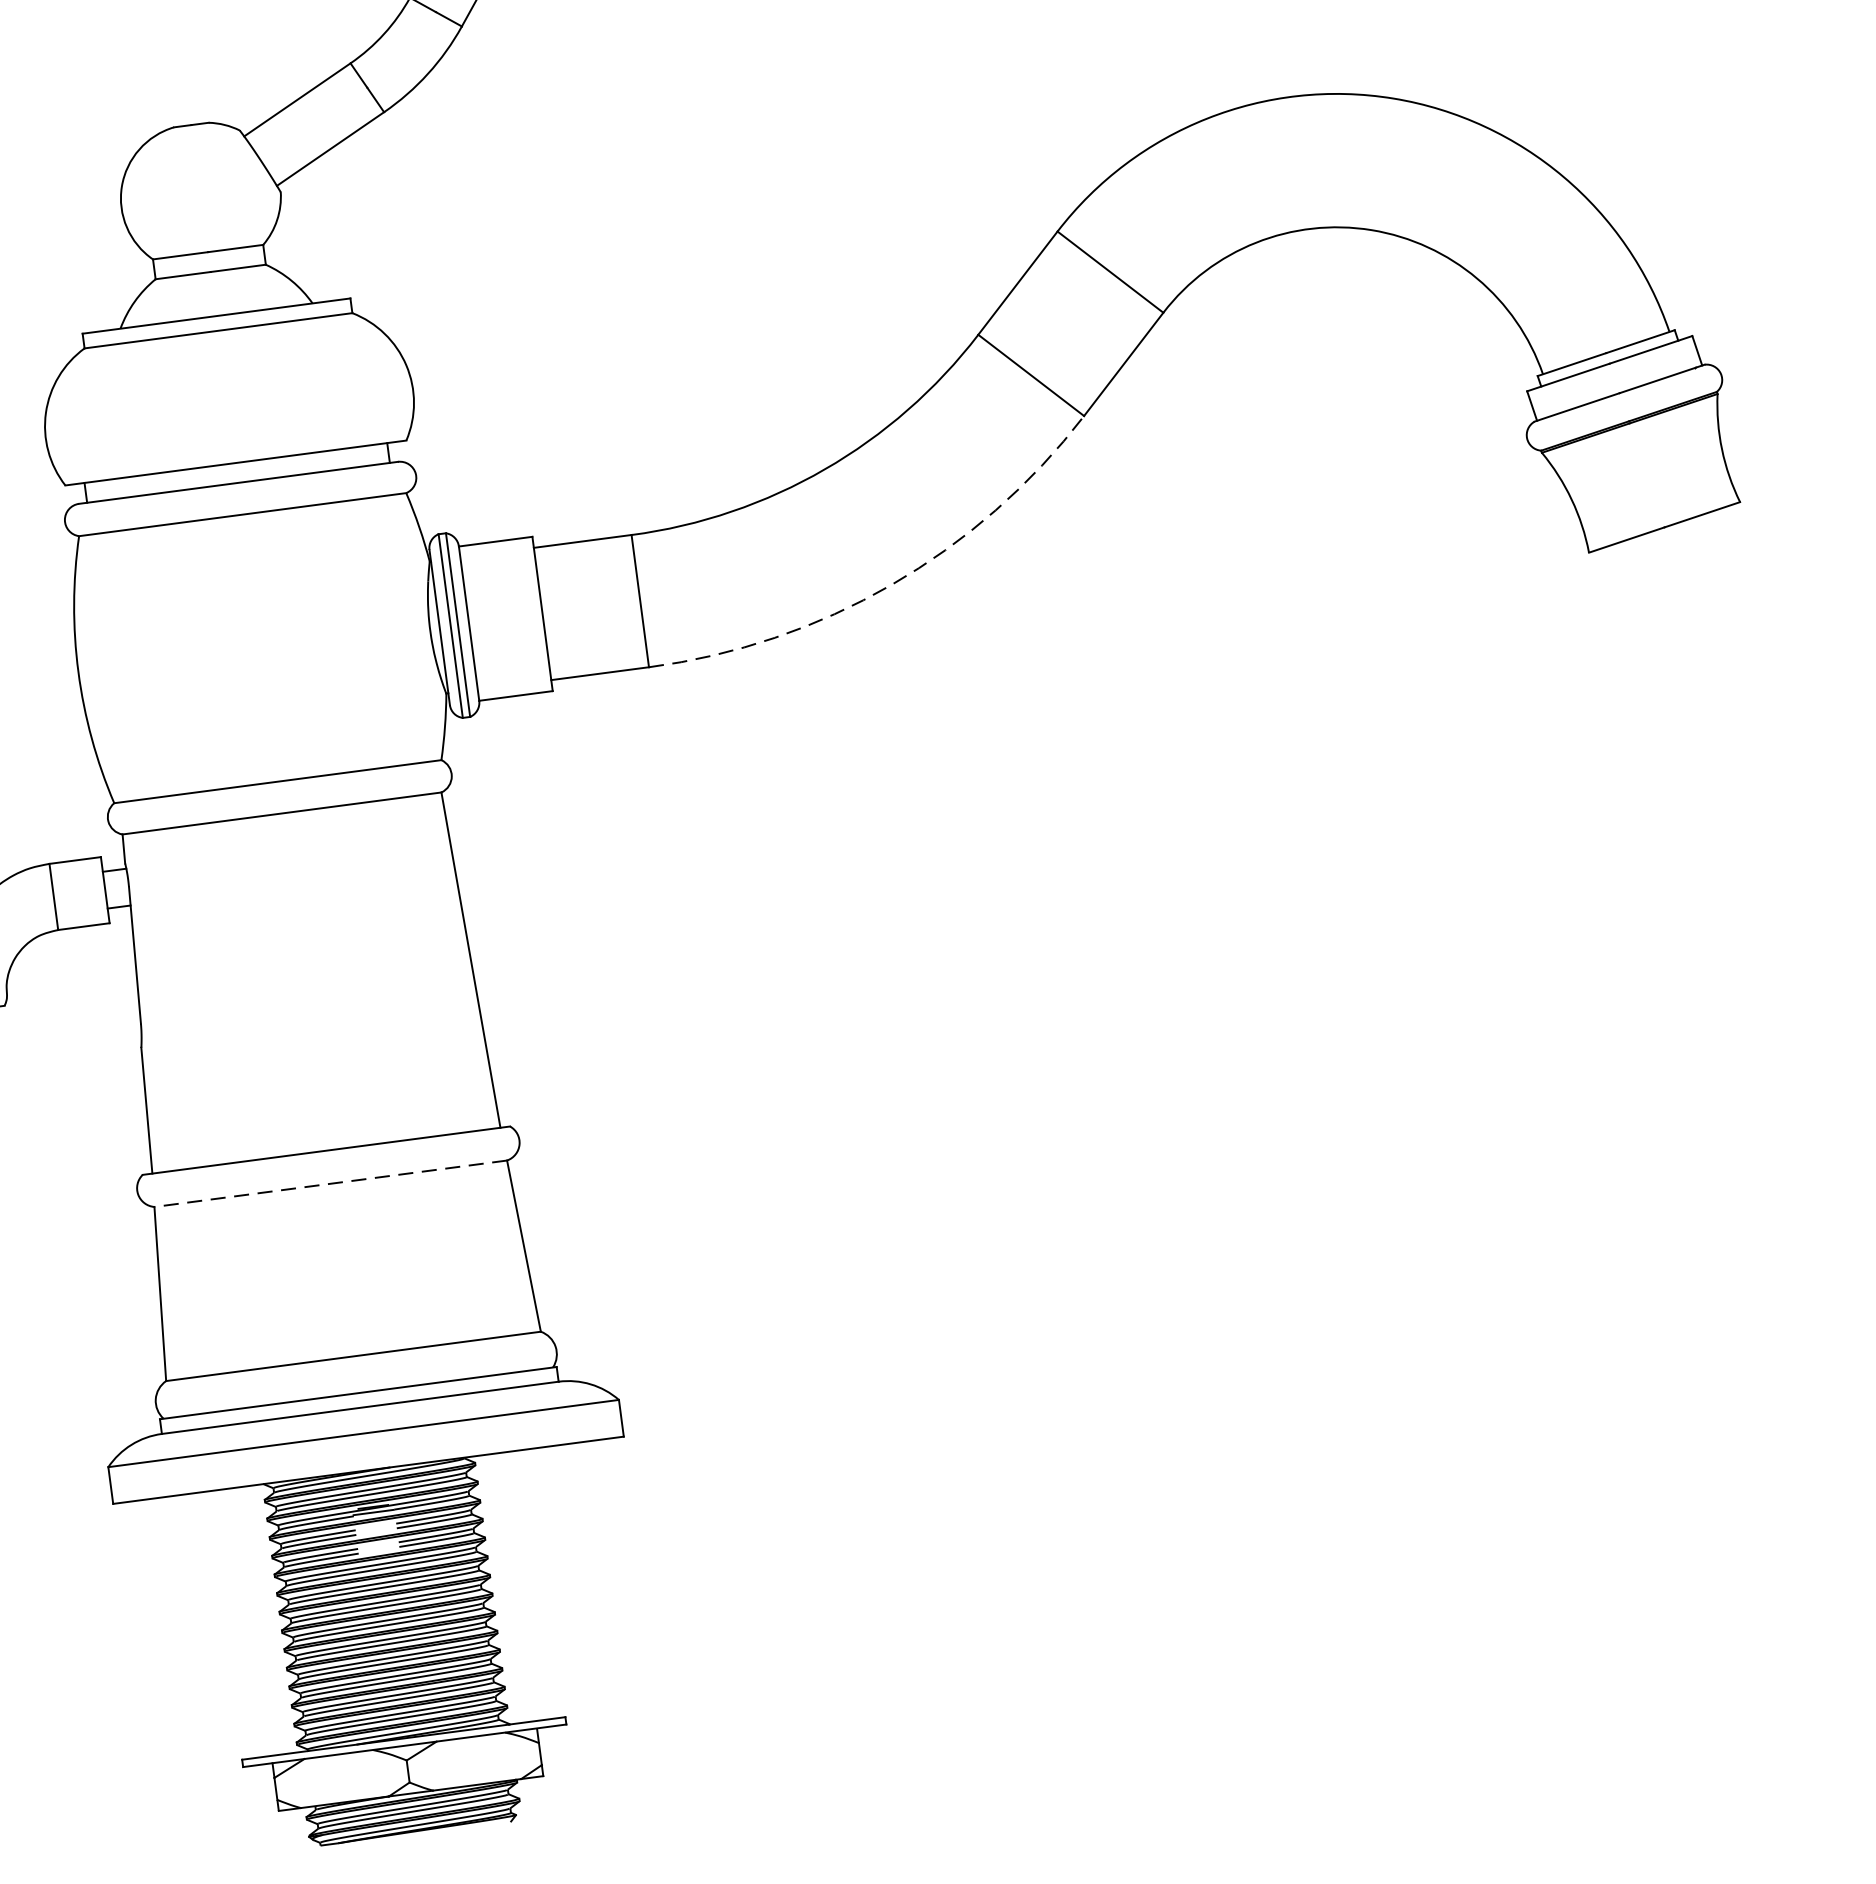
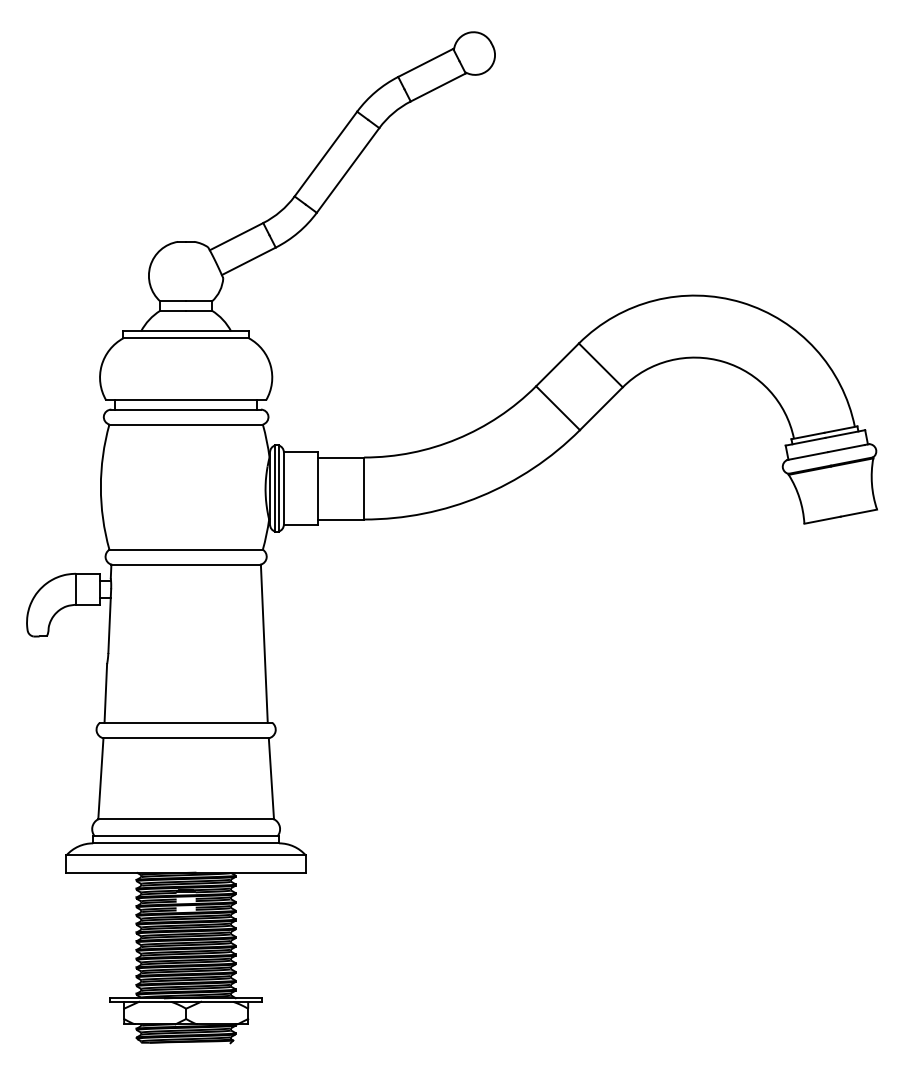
arc: (890, 585) -> (480, 496), dashed -> solid
line: (331, 1184) -> (186, 738), dashed -> solid

